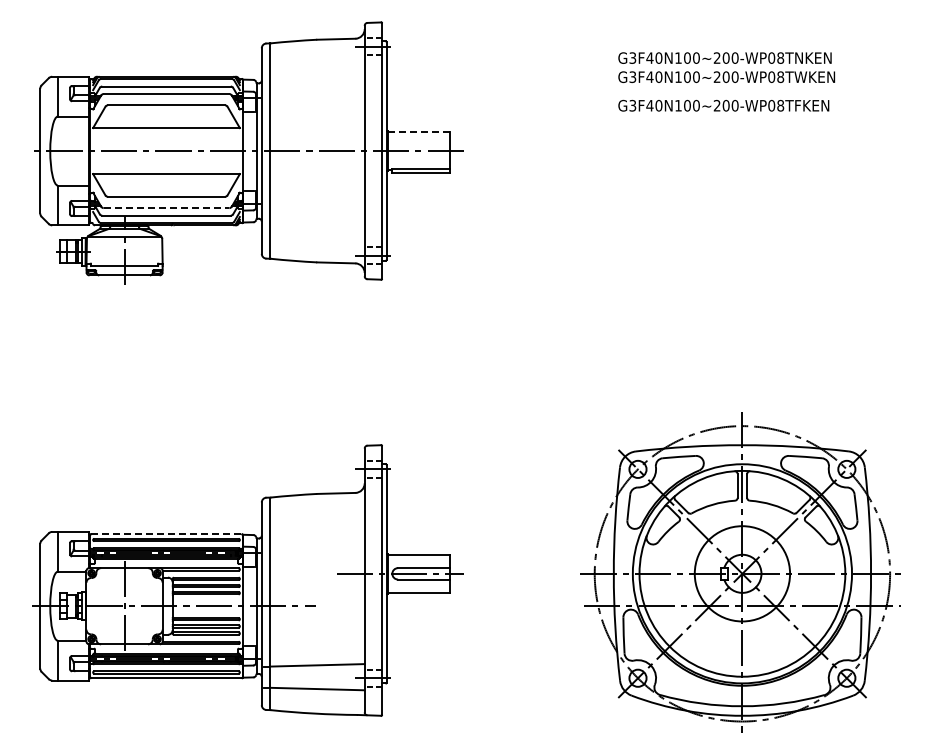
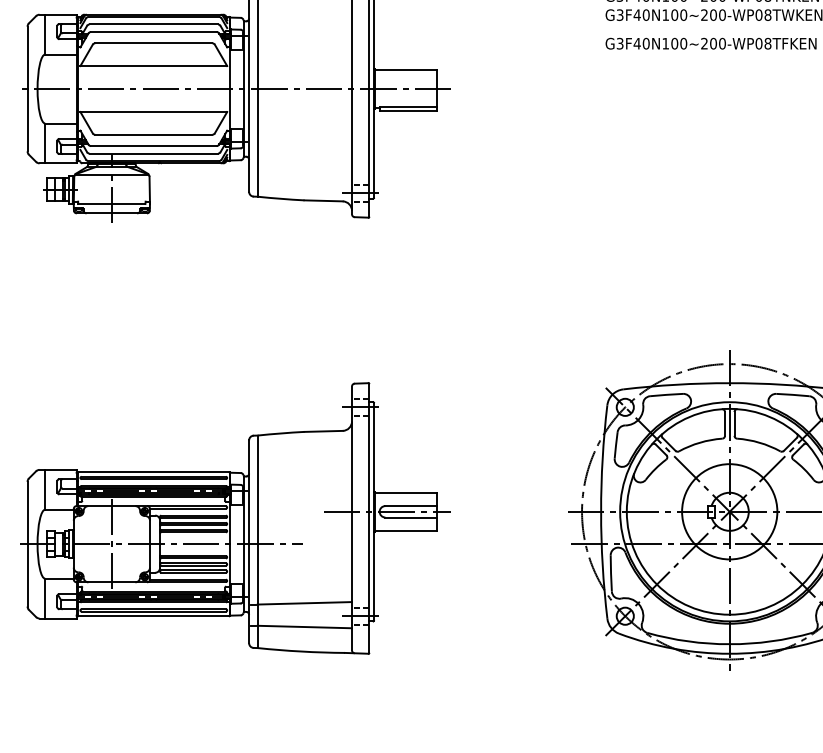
line: (418, 132) -> (405, 70), dashed -> solid
line: (166, 208) -> (153, 146), dashed -> solid
line: (166, 534) -> (153, 472), dashed -> solid

